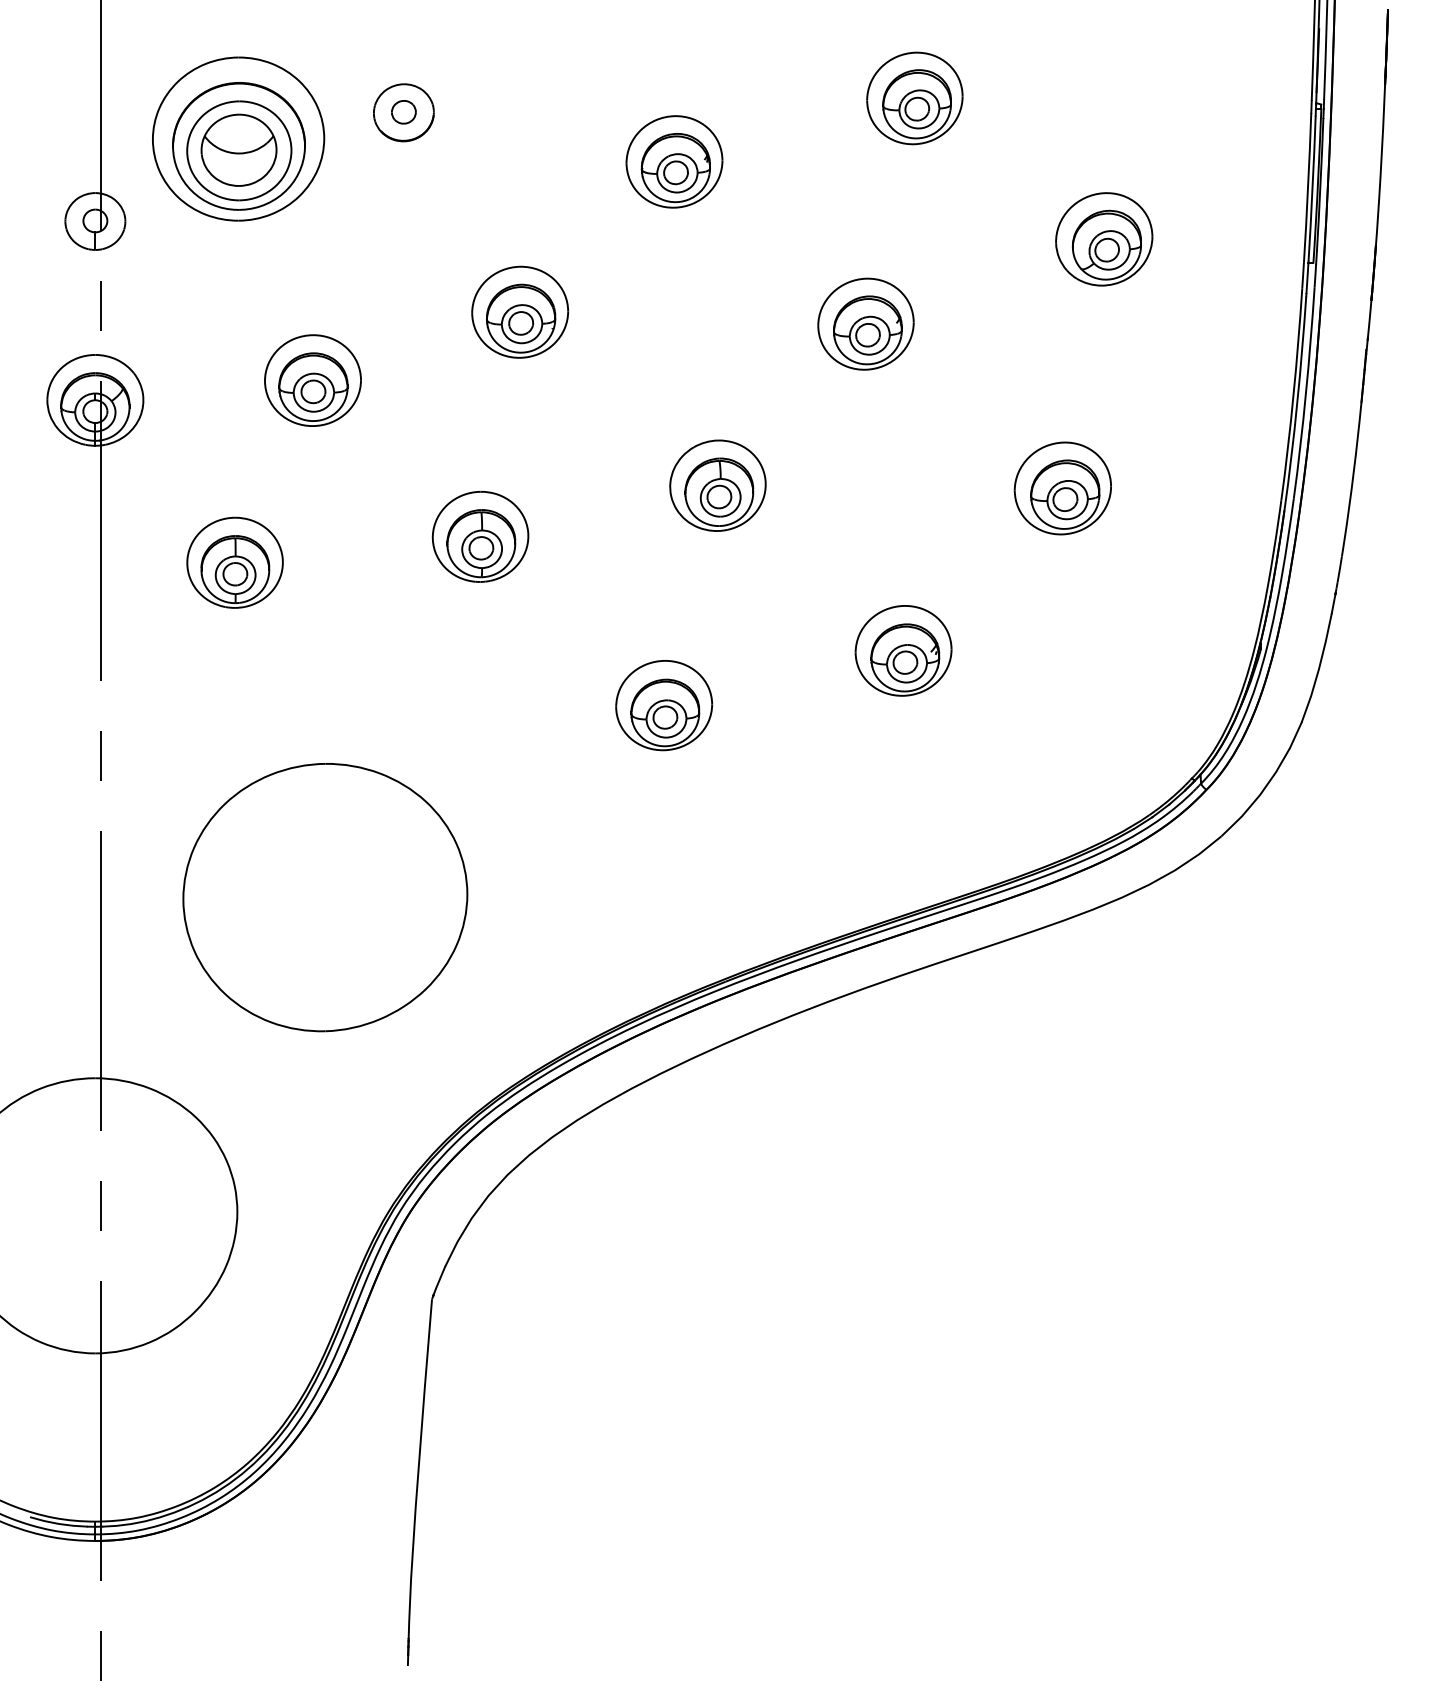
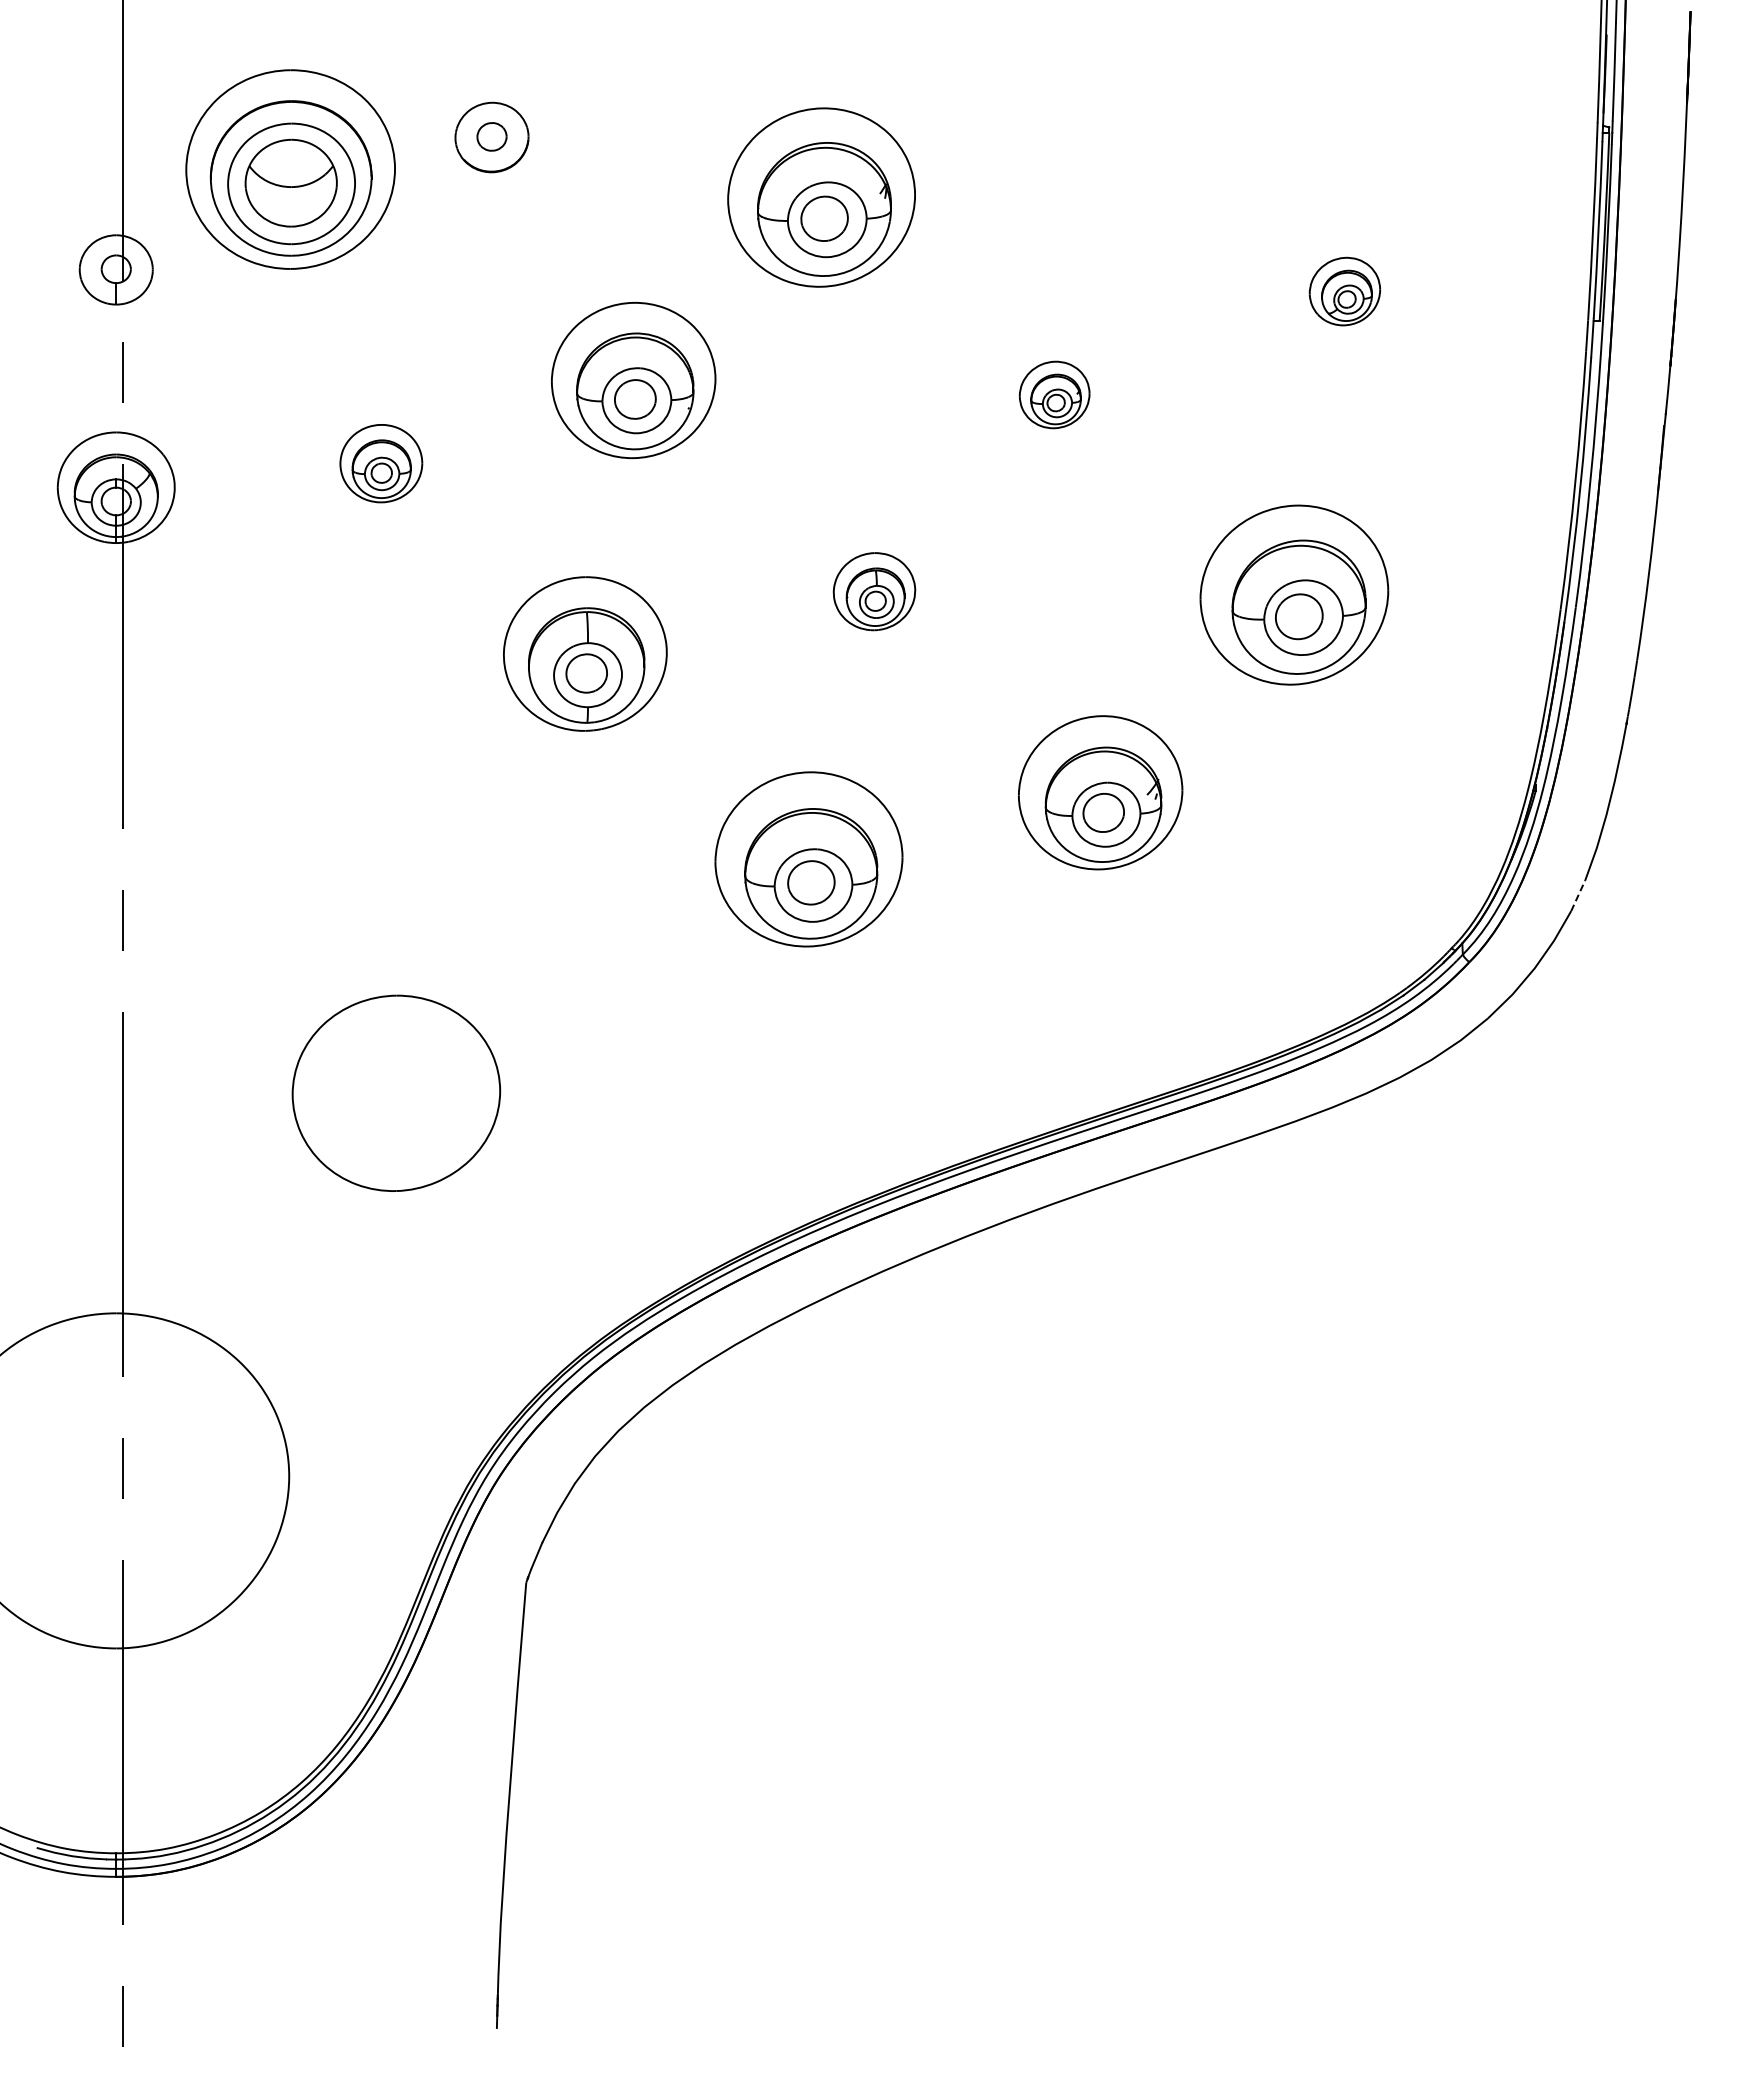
part: (915, 97) -> (1114, 119), removed
part: (674, 161) -> (821, 196), size x1.6
part: (1103, 239) -> (1344, 291), size x0.6
part: (520, 312) -> (633, 380), size x1.4
part: (865, 323) -> (1054, 394), size x0.6
part: (313, 380) -> (381, 463), size x0.7
part: (717, 485) -> (874, 591), size x0.7
part: (1062, 488) -> (1294, 594), size x1.6
part: (480, 536) -> (585, 653), size x1.4
part: (235, 562) -> (286, 685), removed
part: (903, 650) -> (1100, 792), size x1.4
part: (663, 705) -> (808, 859), size x1.6
line: (1296, 735) -> (1578, 895), solid -> dashed
part: (325, 897) -> (396, 1093), size x0.6

